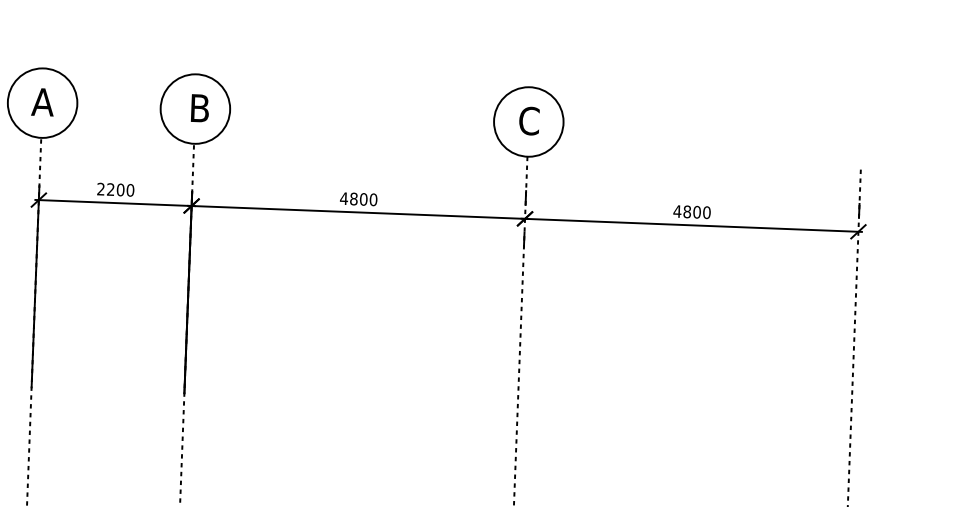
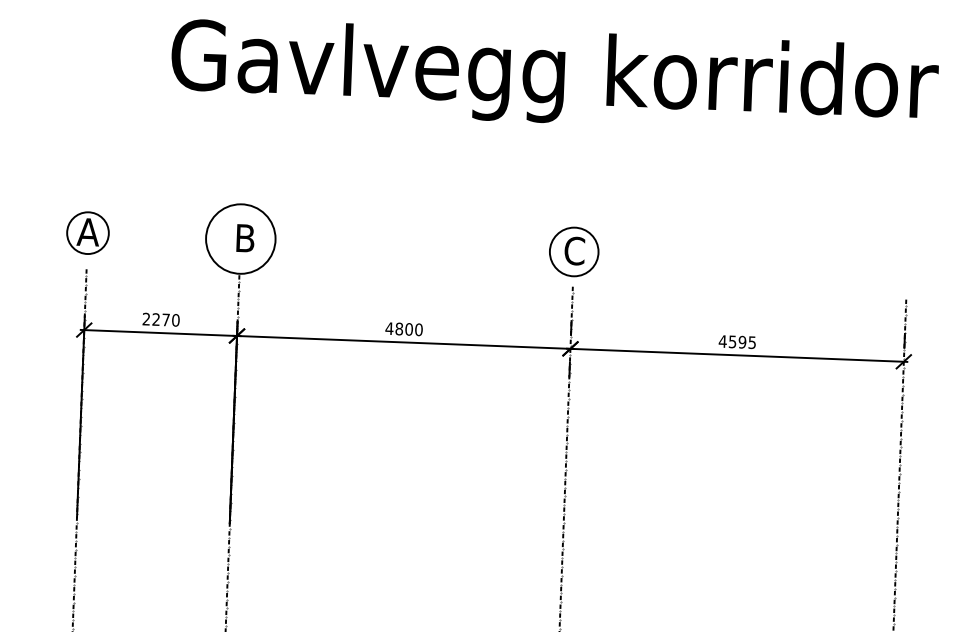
circle: (42, 102) -> (87, 232), size x0.6
circle: (528, 121) -> (573, 251), size x0.7
text: (120, 189) -> (165, 319), 2200 -> 2270
text: (697, 211) -> (742, 341), 4800 -> 4595

